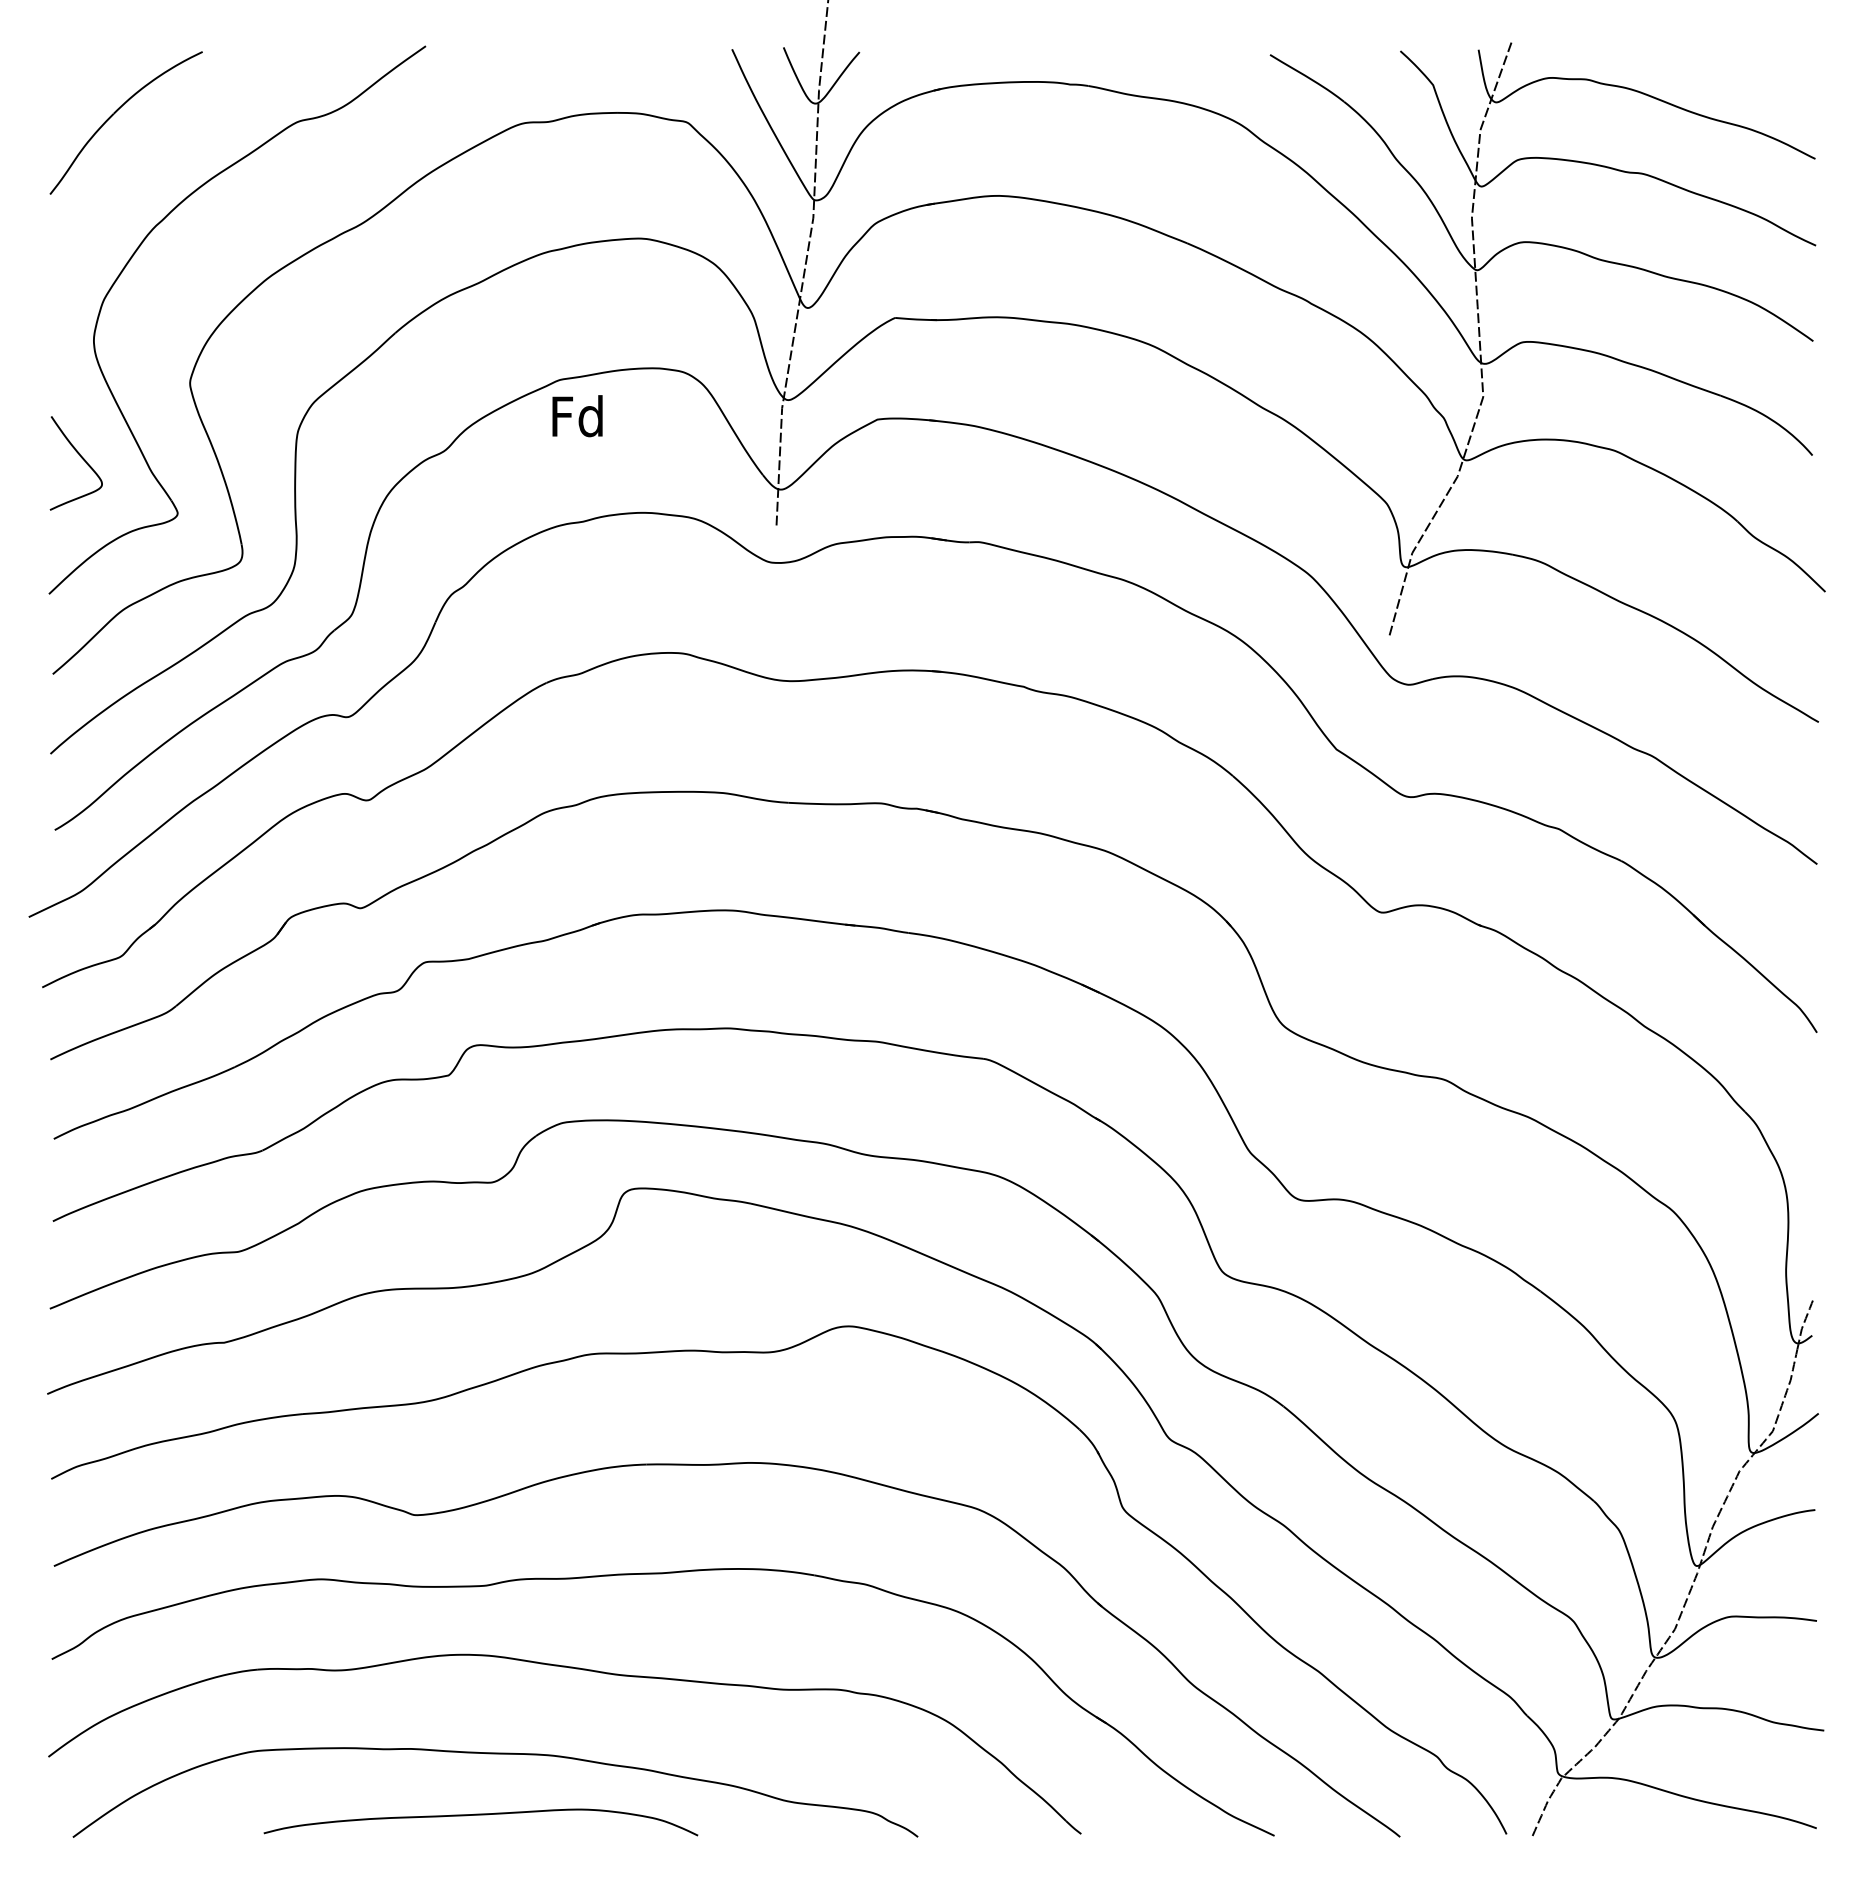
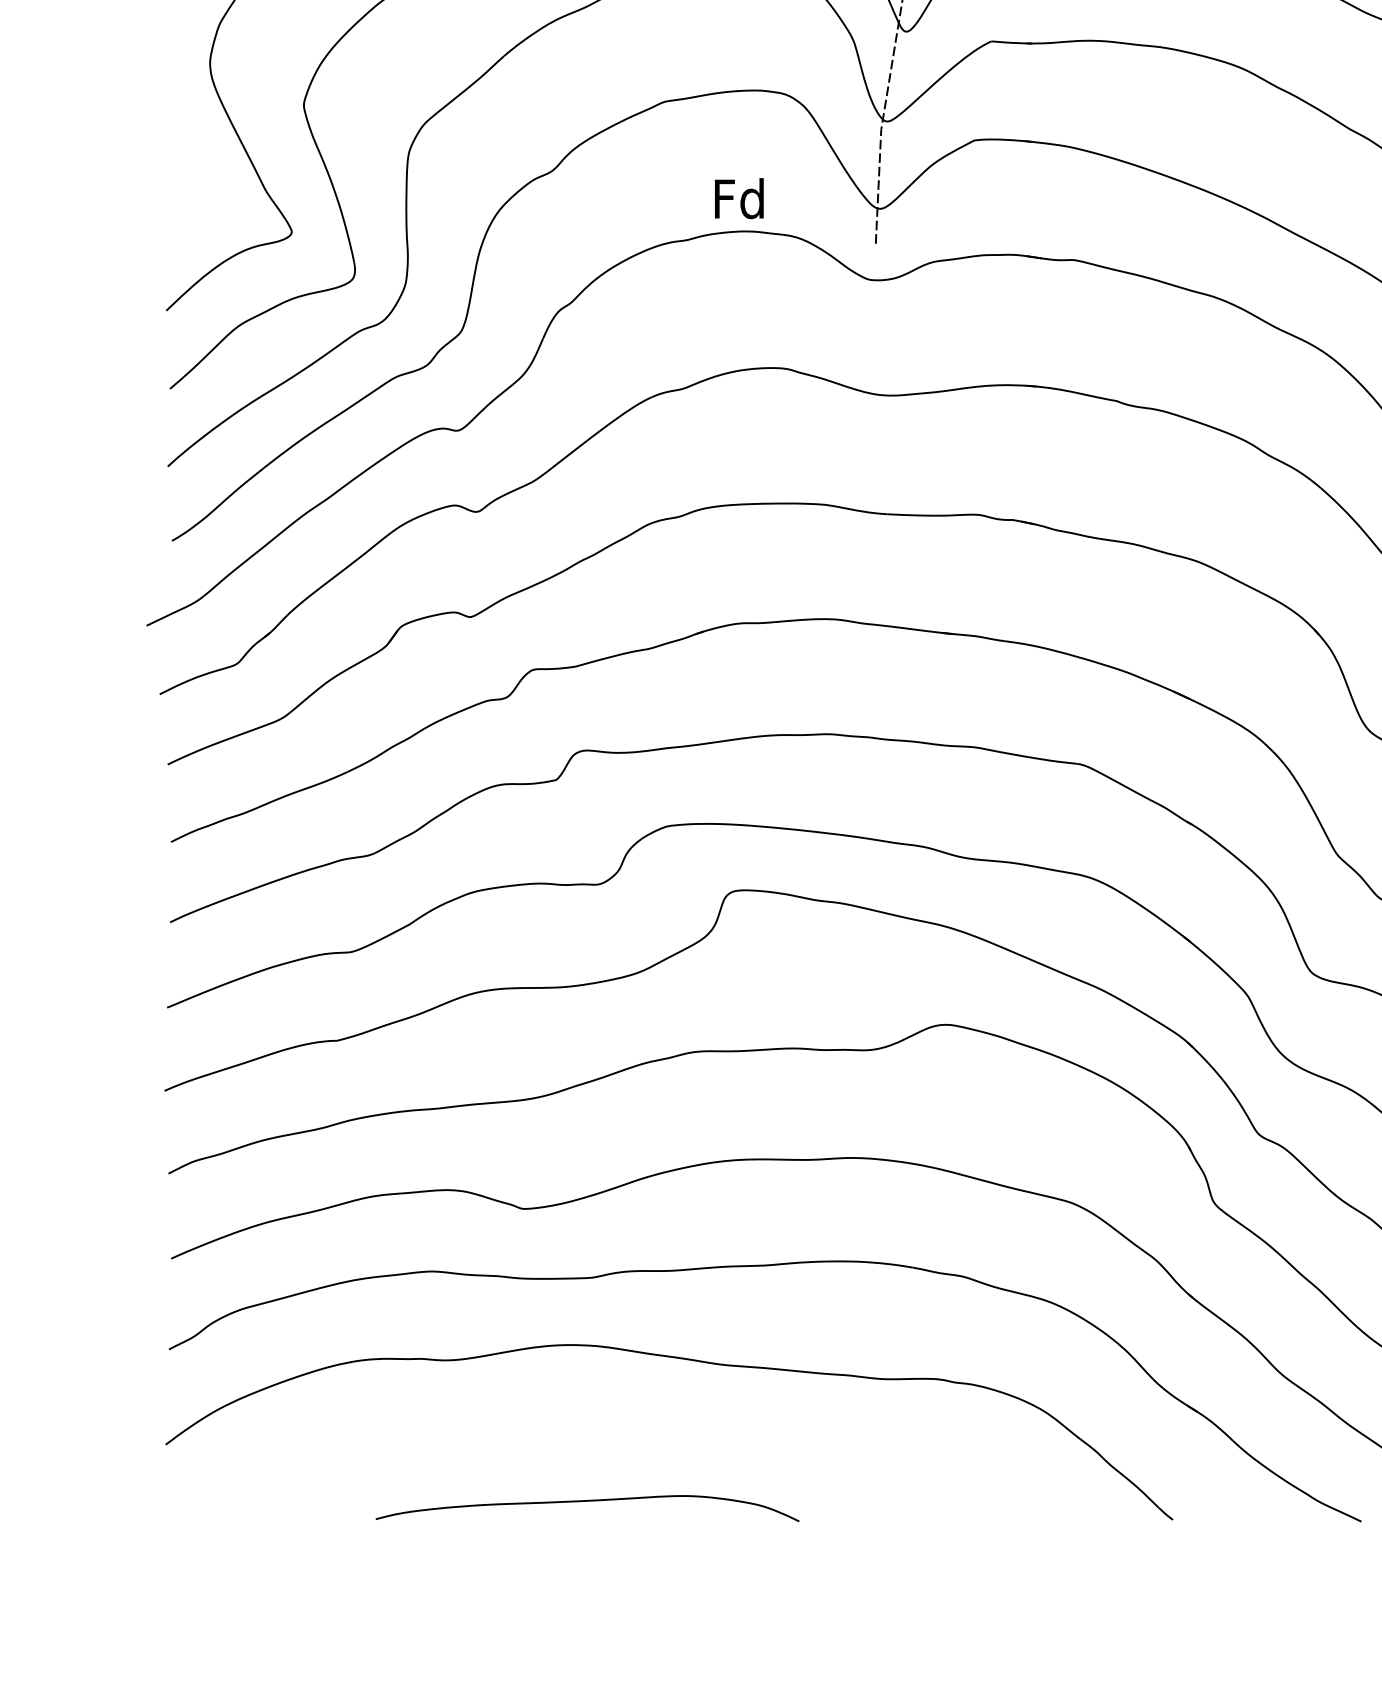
text: (577, 416) -> (739, 198), moved
curve: (80, 457) -> (197, 177), removed
curve: (495, 1754) -> (601, 1442), removed

